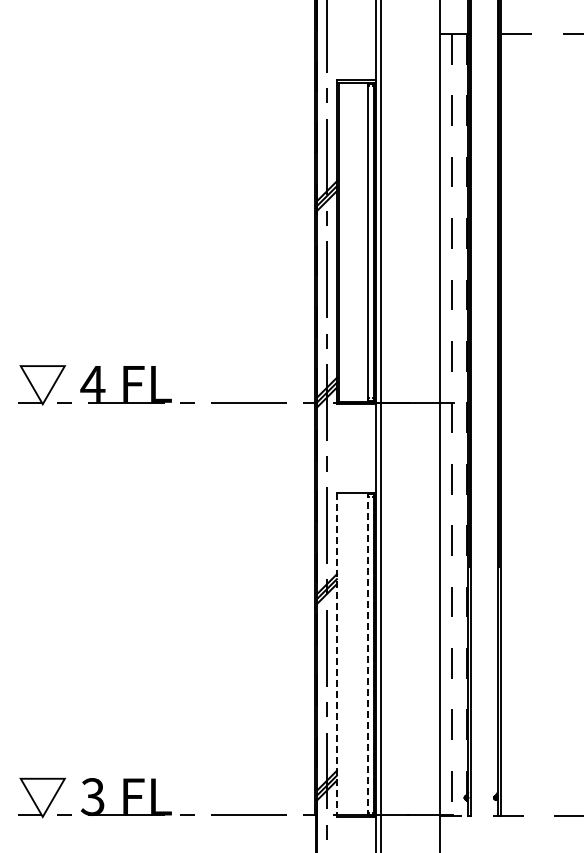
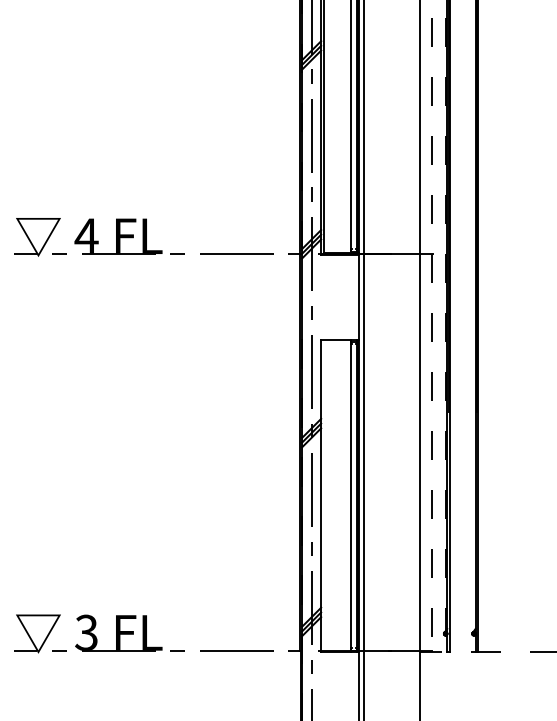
line: (367, 654) -> (350, 495), dashed -> solid
line: (336, 655) -> (320, 496), dashed -> solid

